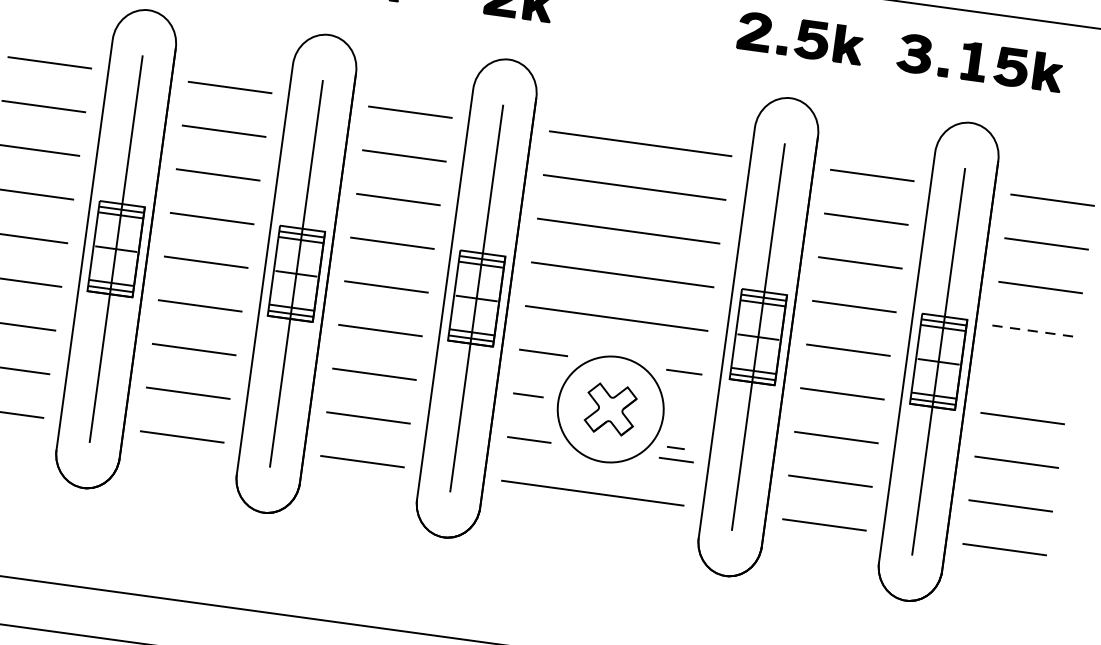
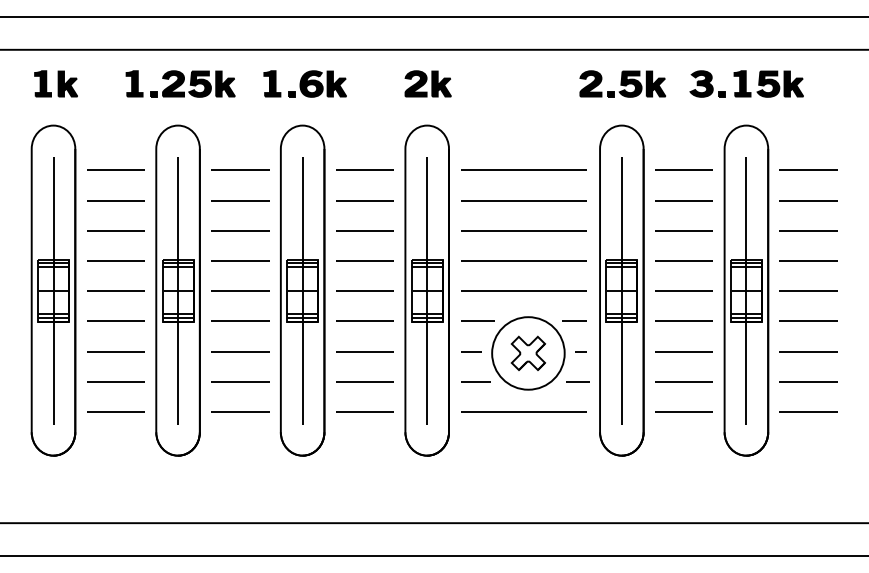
line: (1035, 332) -> (809, 261), dashed -> solid
line: (1028, 373) -> (808, 290), added
line: (674, 447) -> (580, 351), moved

